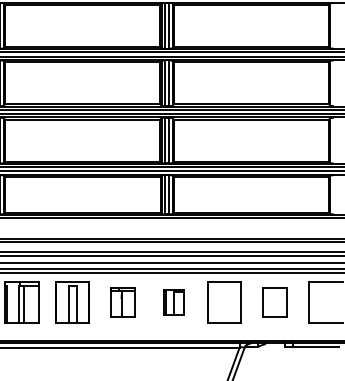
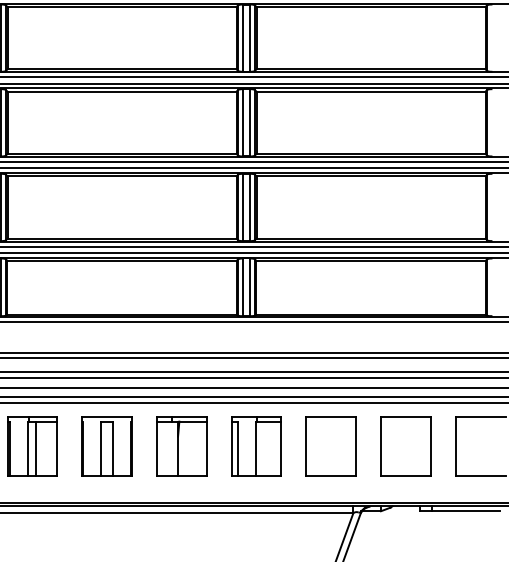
part: (123, 302) -> (182, 446), size x1.43
part: (173, 302) -> (255, 446), size x1.67
part: (274, 302) -> (404, 446), size x1.43

